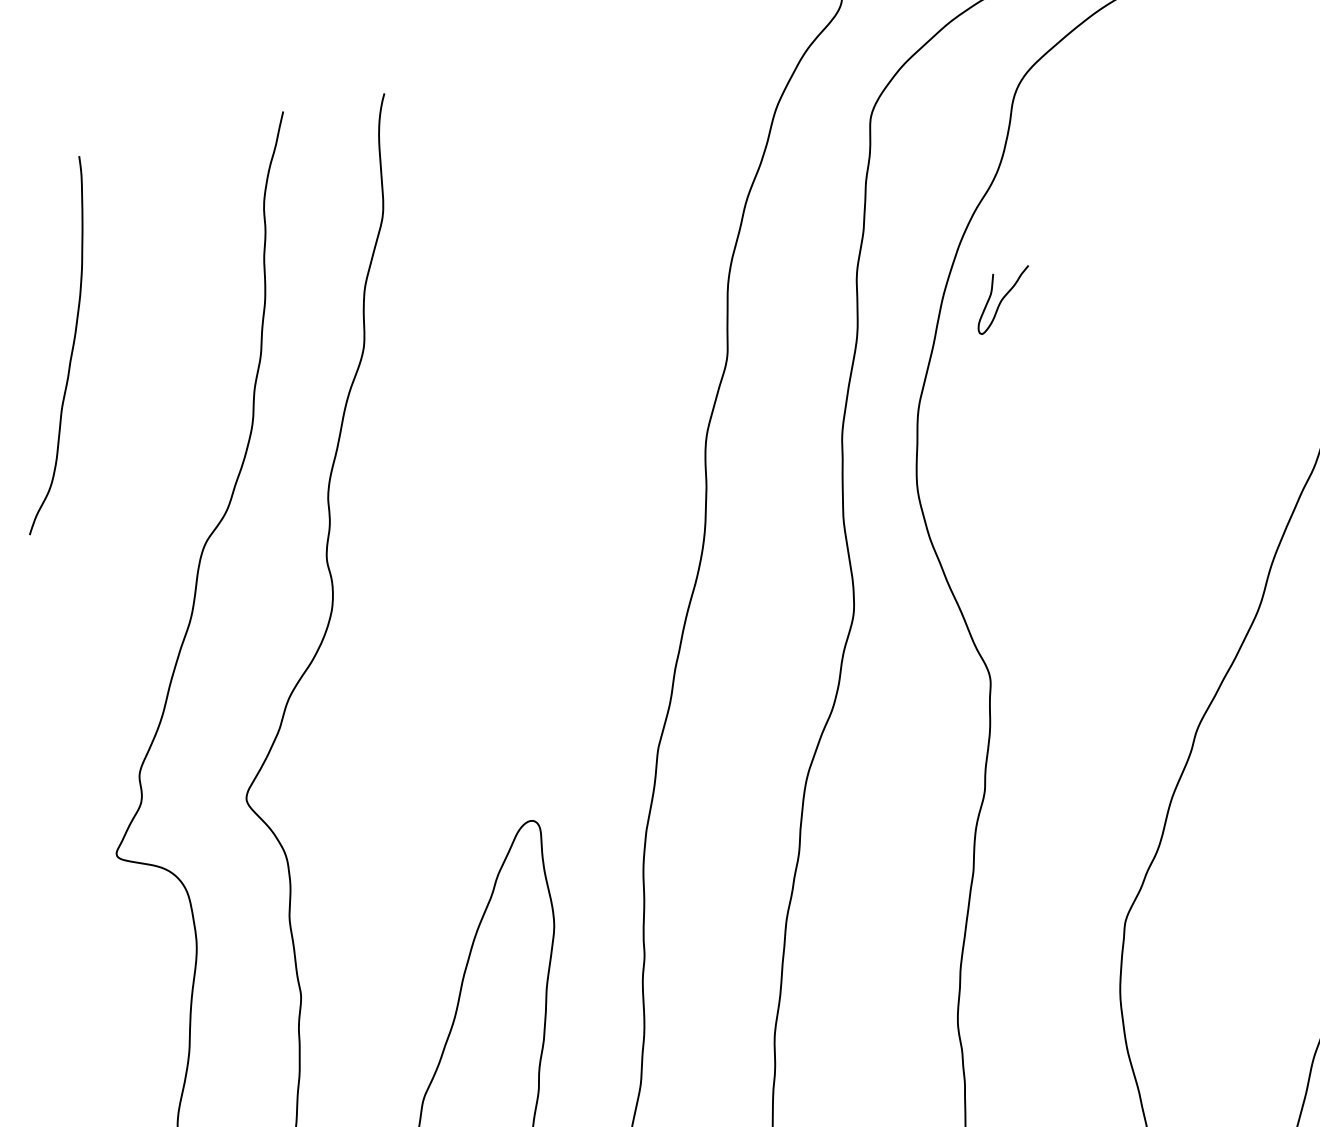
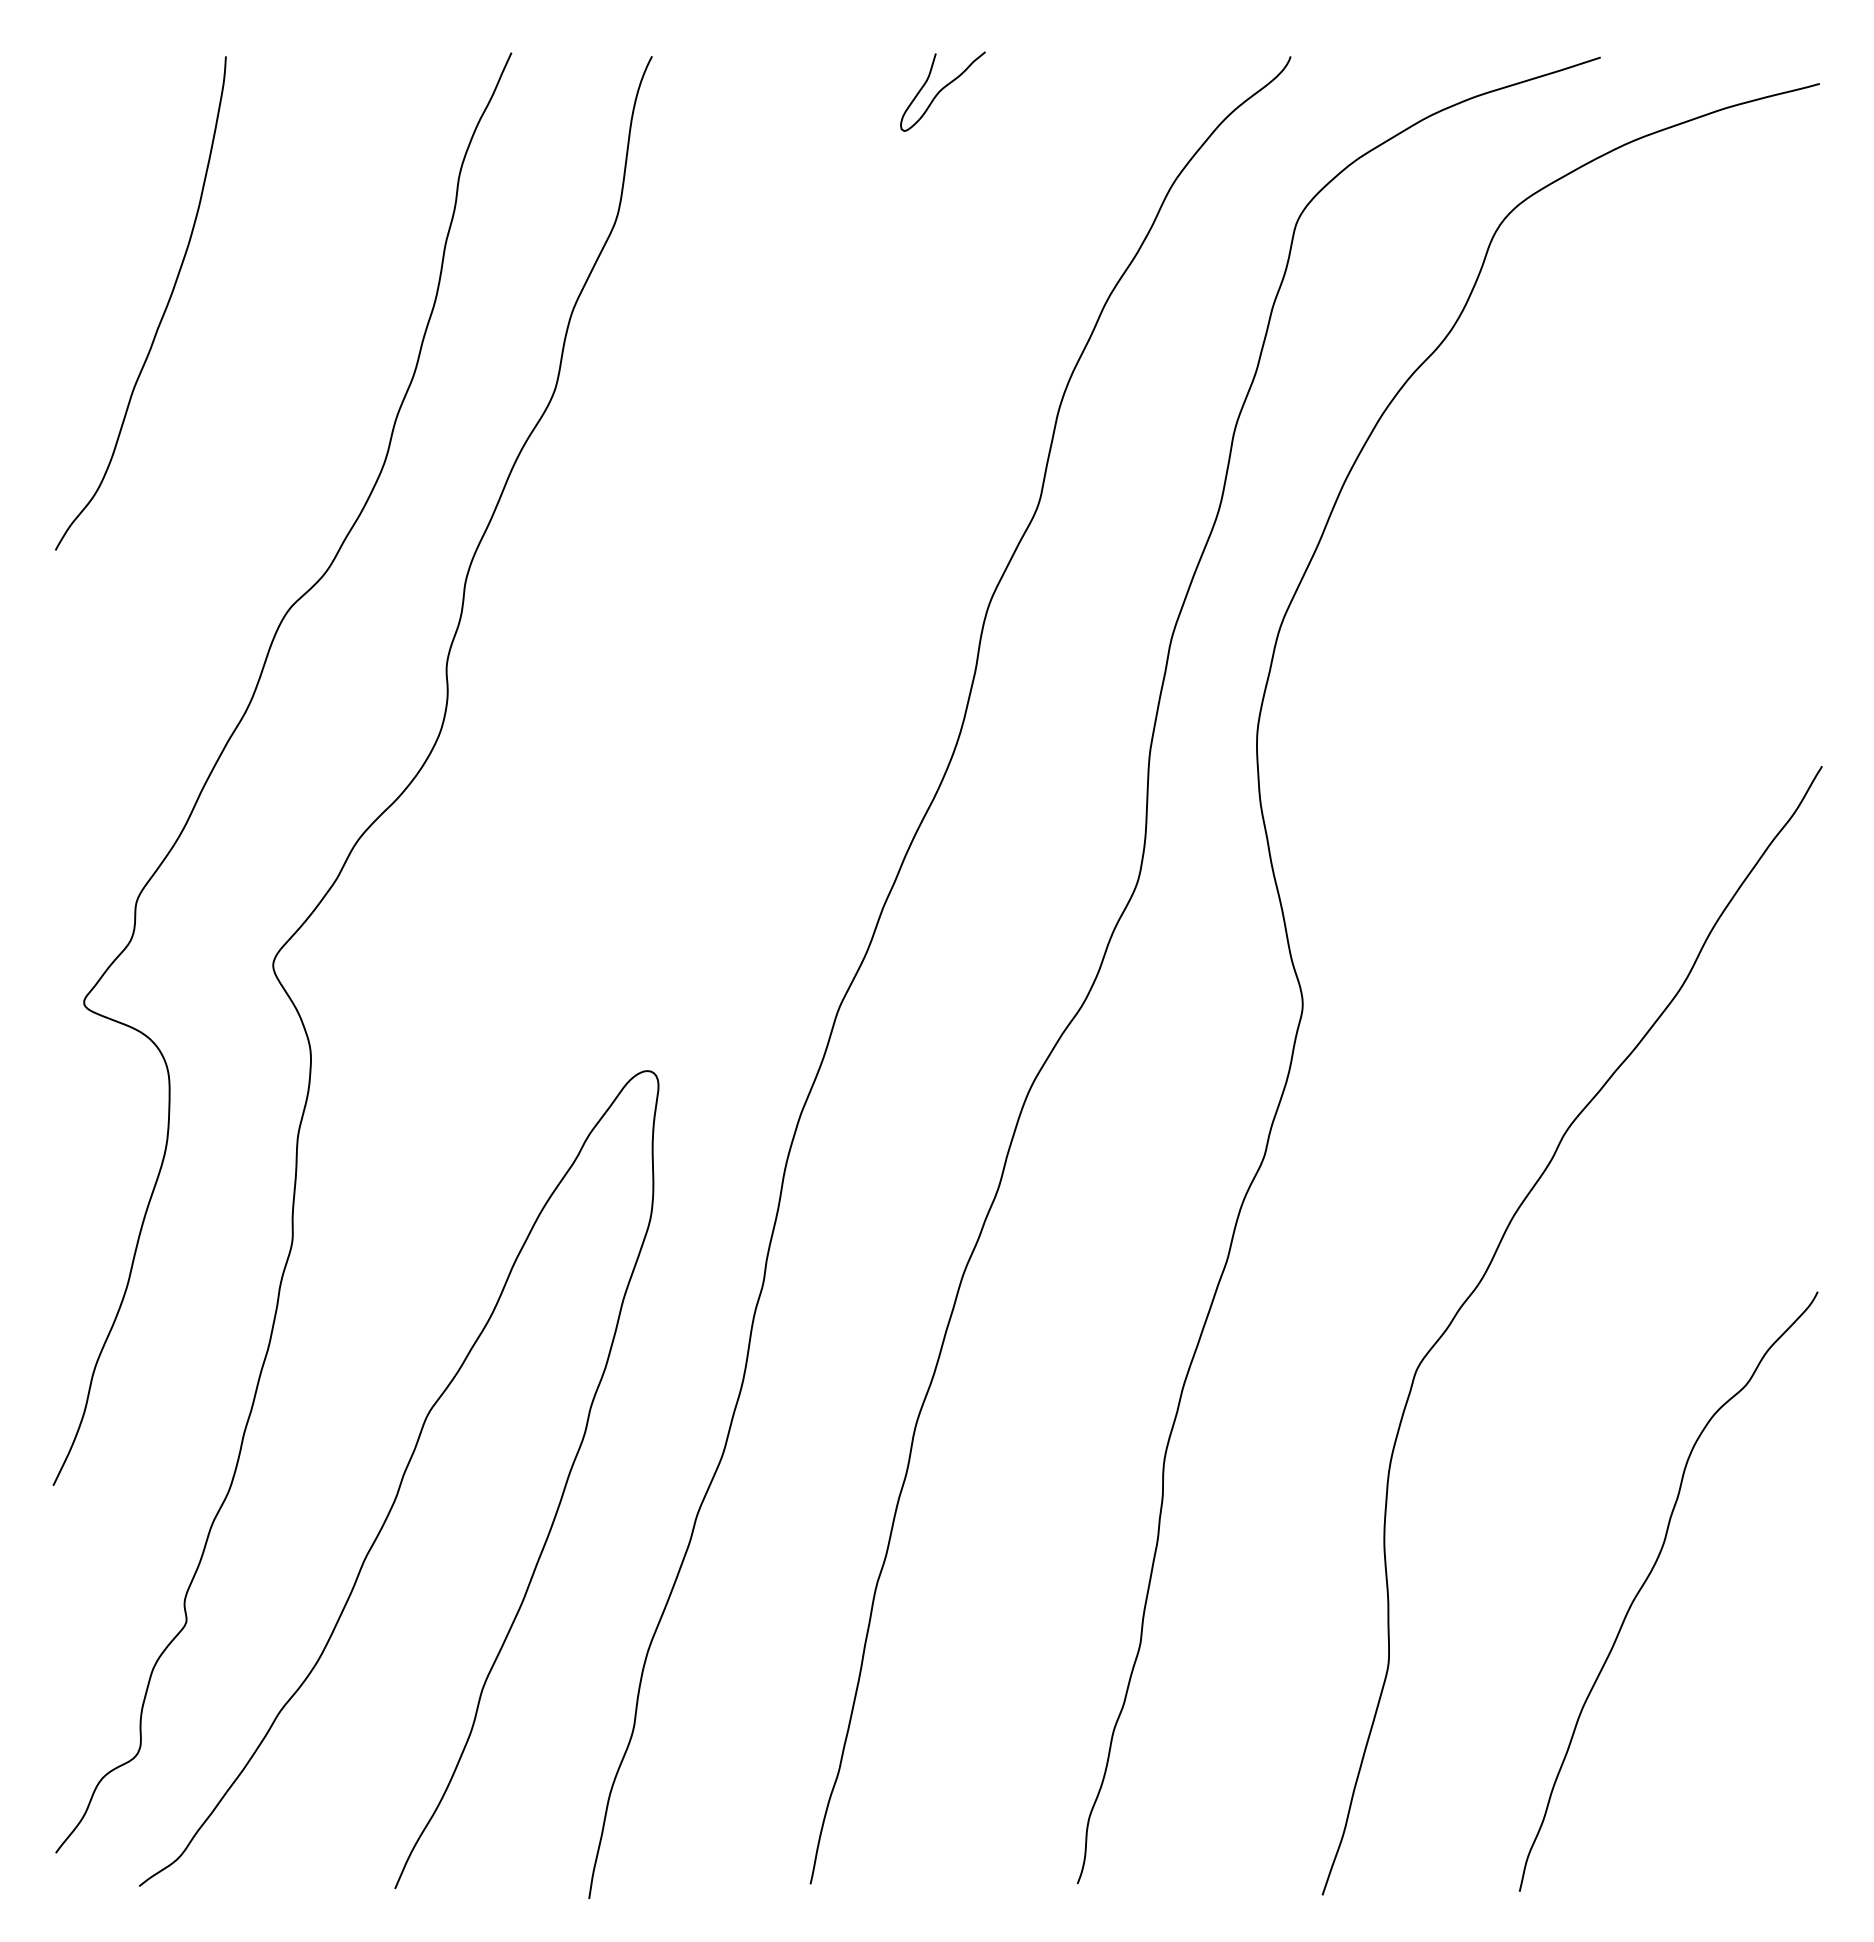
curve: (1003, 299) -> (942, 90), moved

